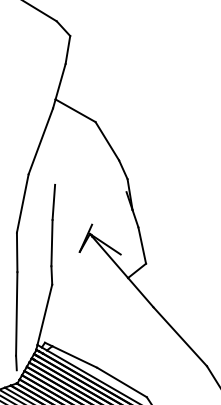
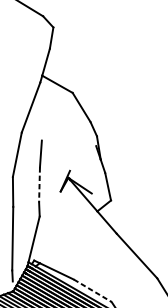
line: (51, 243) -> (39, 185), solid -> dashed
line: (121, 382) -> (92, 290), solid -> dashed

